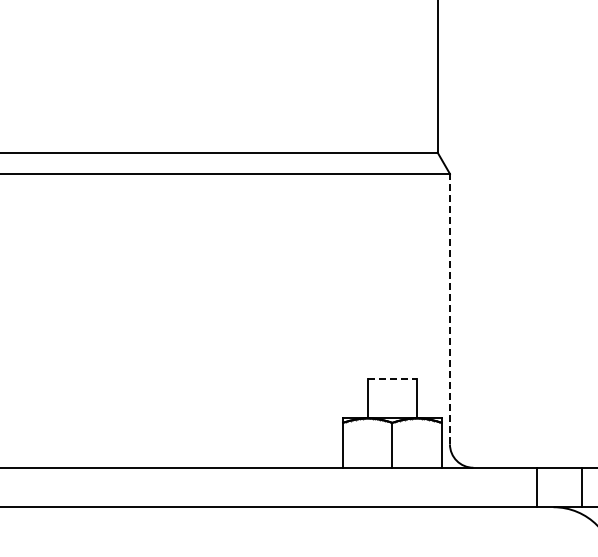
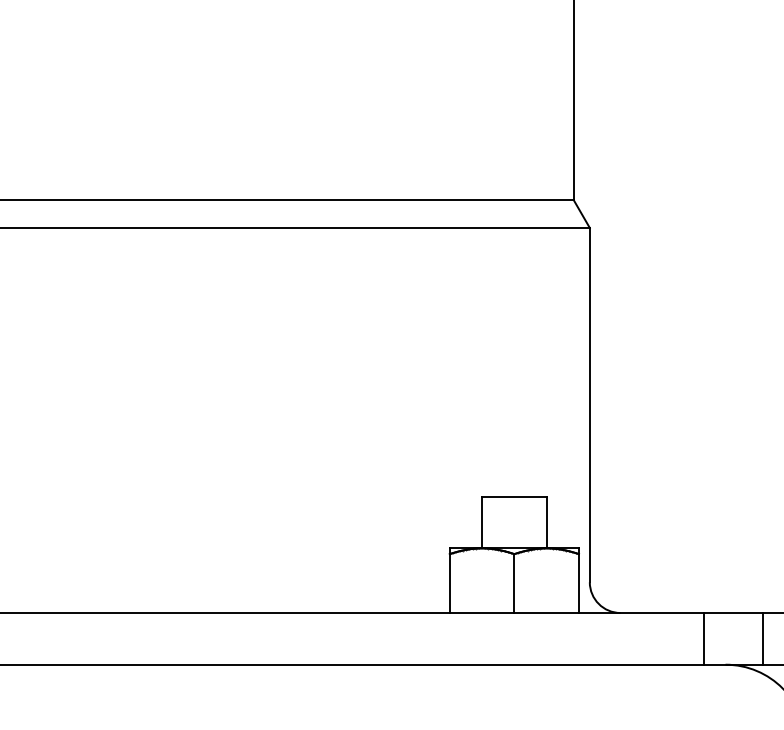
line: (449, 308) -> (589, 404), dashed -> solid
line: (392, 378) -> (514, 496), dashed -> solid

